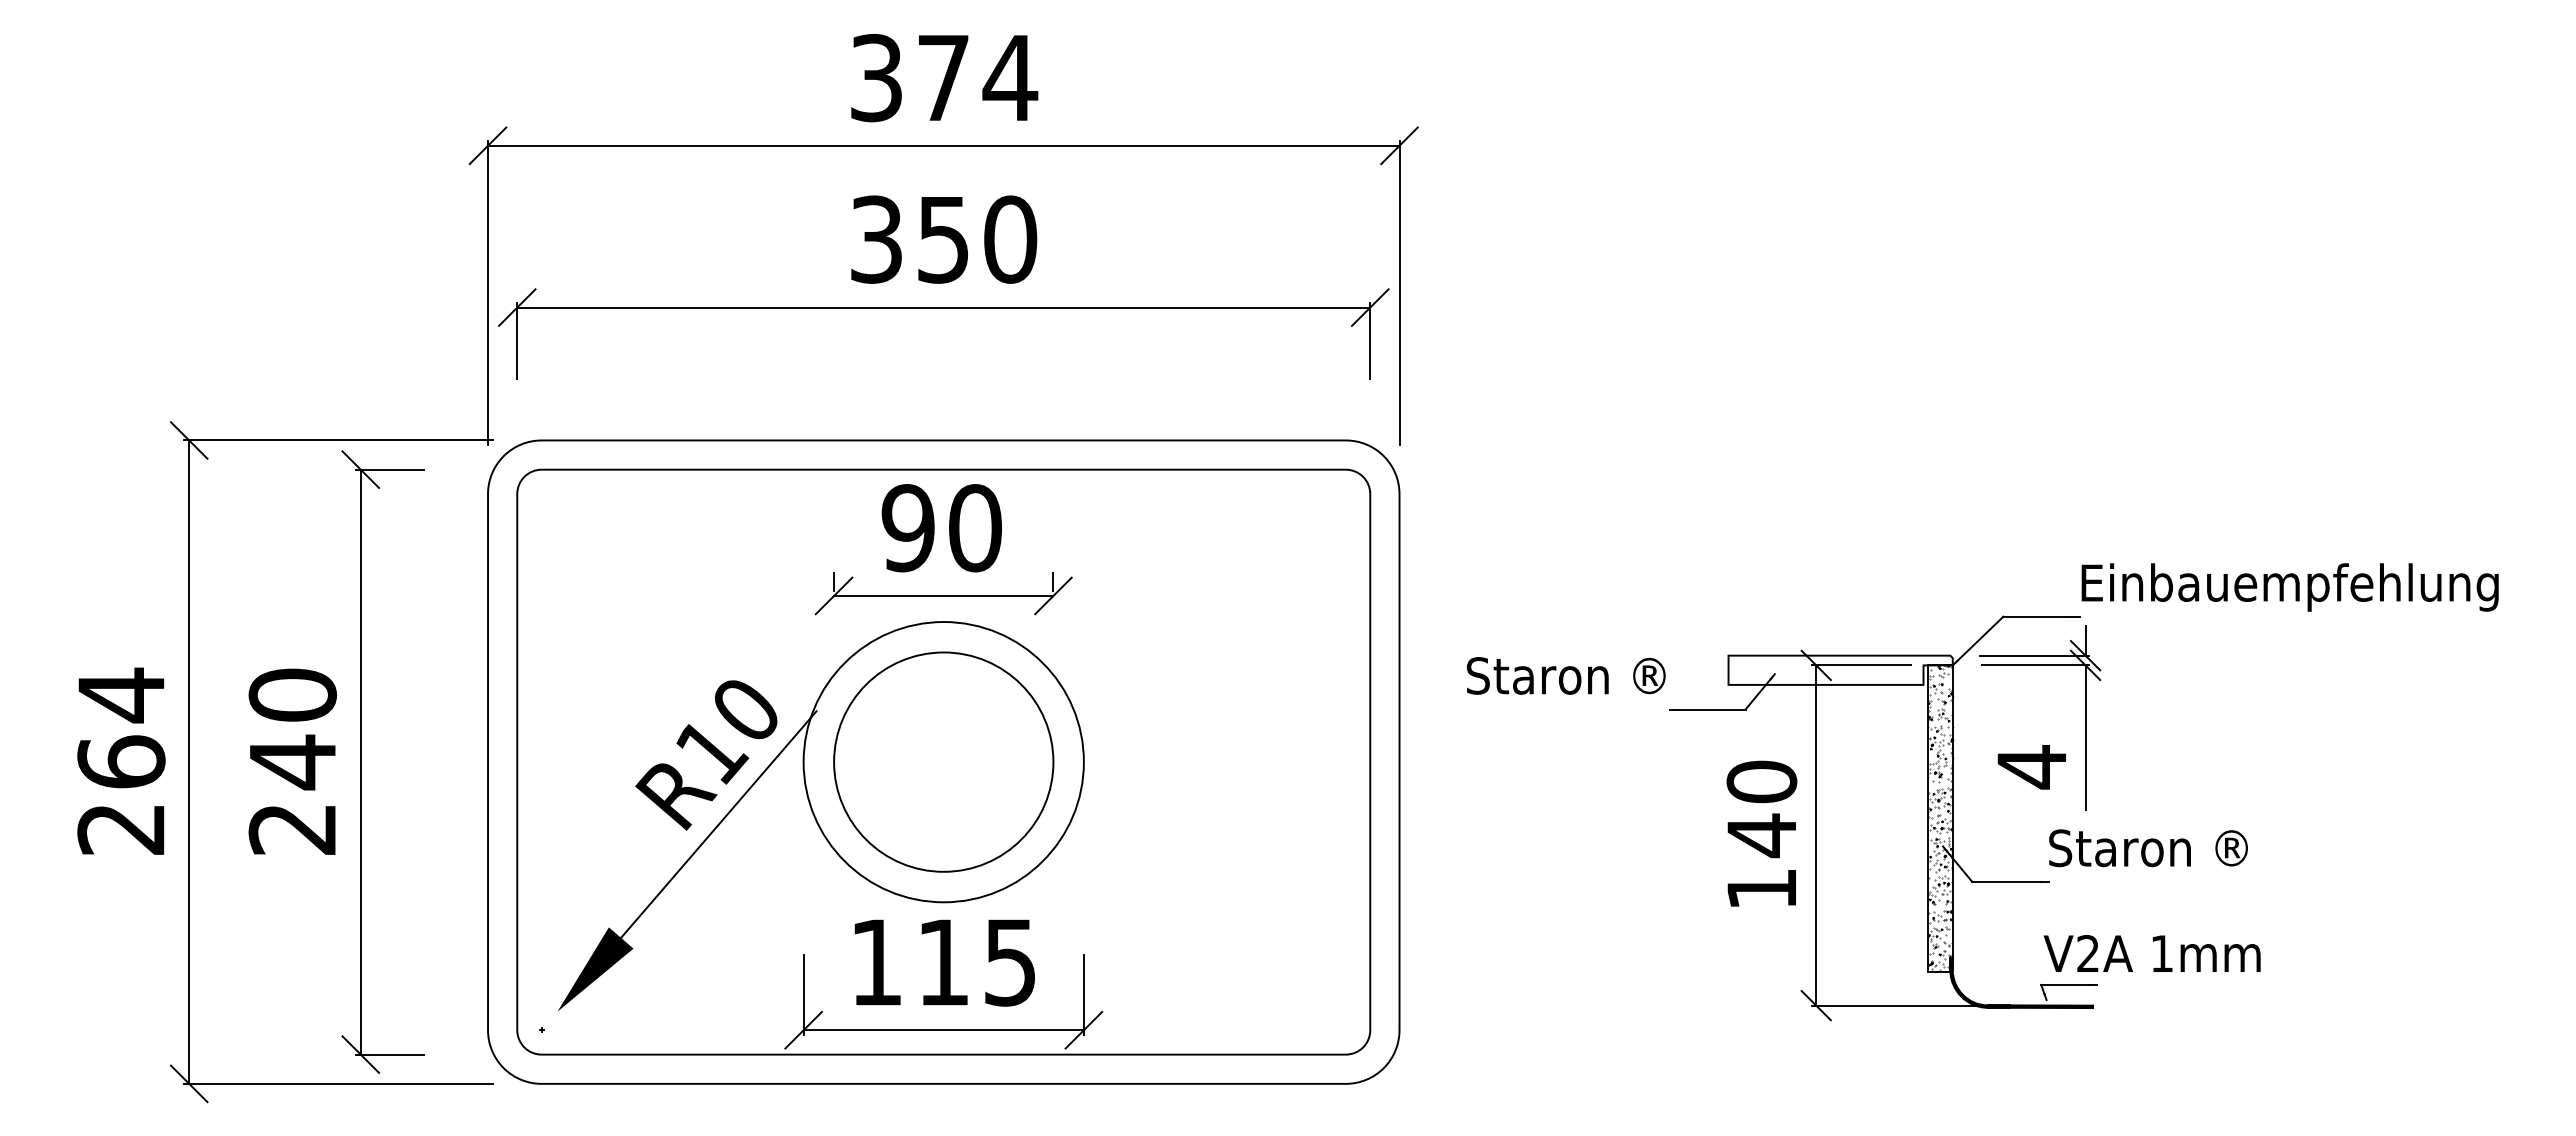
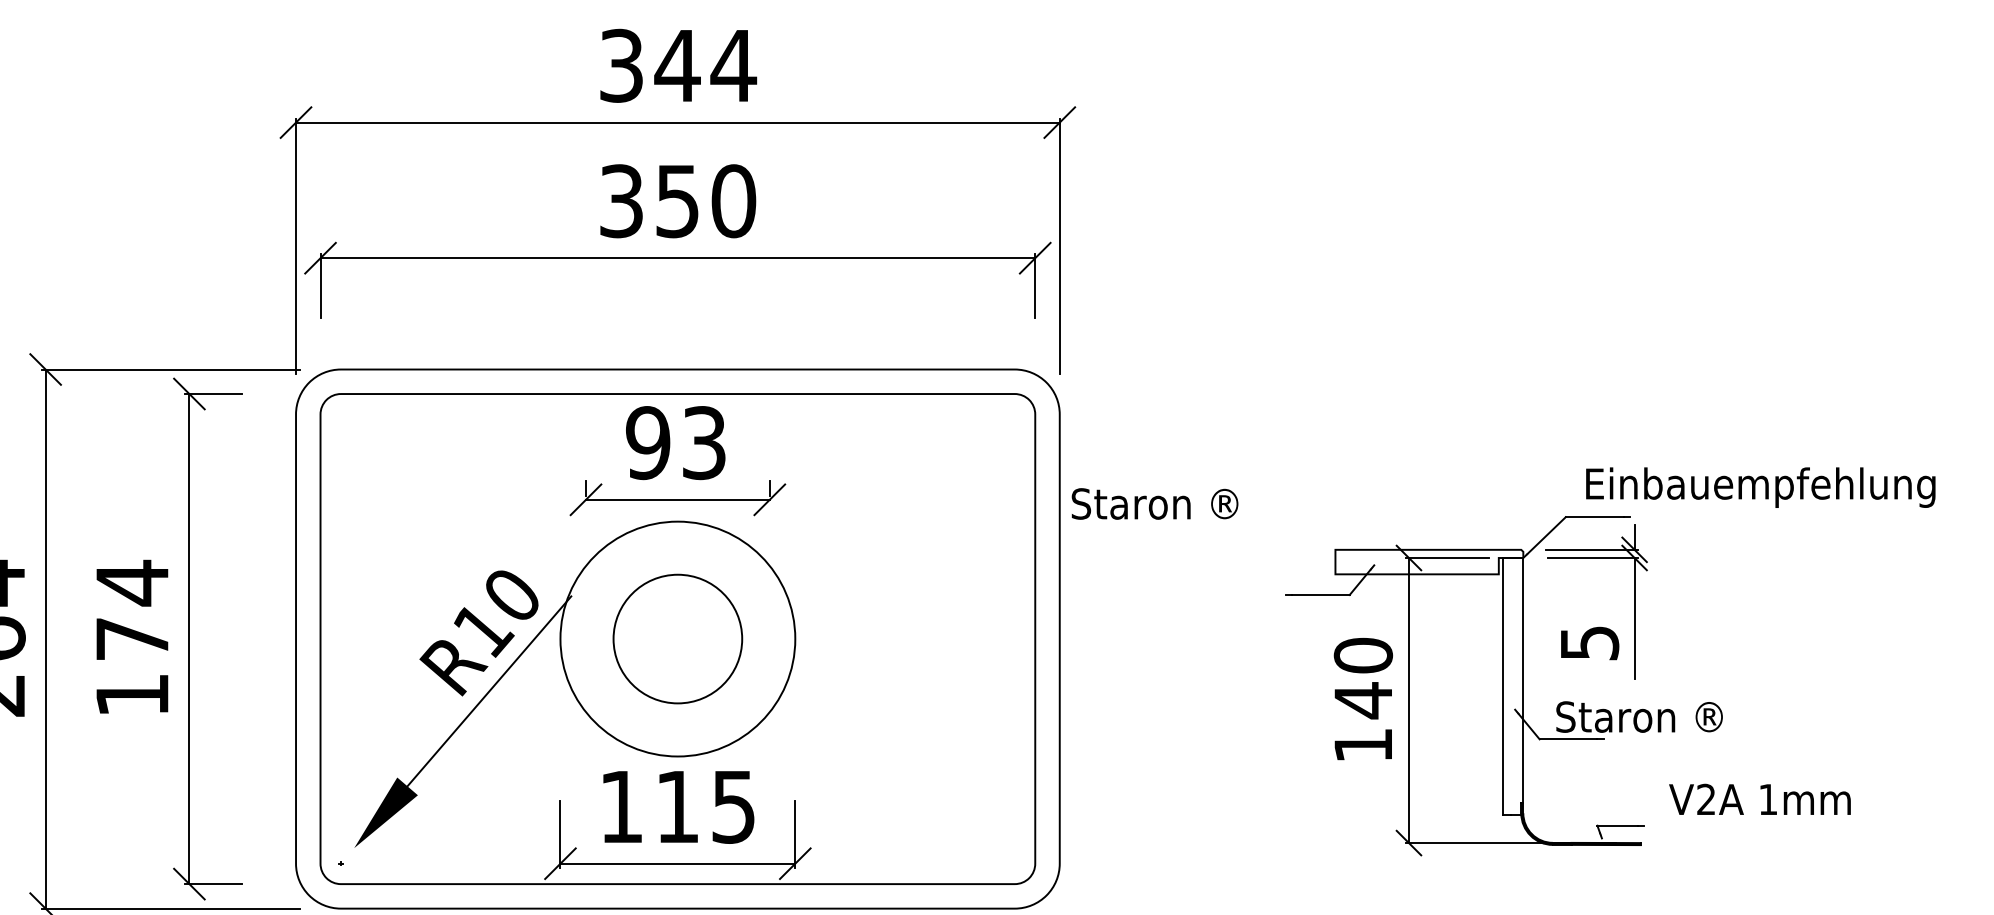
text: (943, 77) -> (677, 65), 374 -> 344
text: (975, 528) -> (704, 443), 90 -> 93
text: (2289, 587) -> (1760, 487), moved
text: (1565, 675) -> (1154, 503), moved
text: (292, 760) -> (132, 637), 240 -> 174
circle: (943, 761) -> (677, 638), size x0.7
text: (2032, 767) -> (1590, 643), 4 -> 5
hatch: (1940, 818) -> (1513, 686), removed
text: (2148, 848) -> (1639, 717), moved
text: (2151, 952) -> (1759, 798), moved

